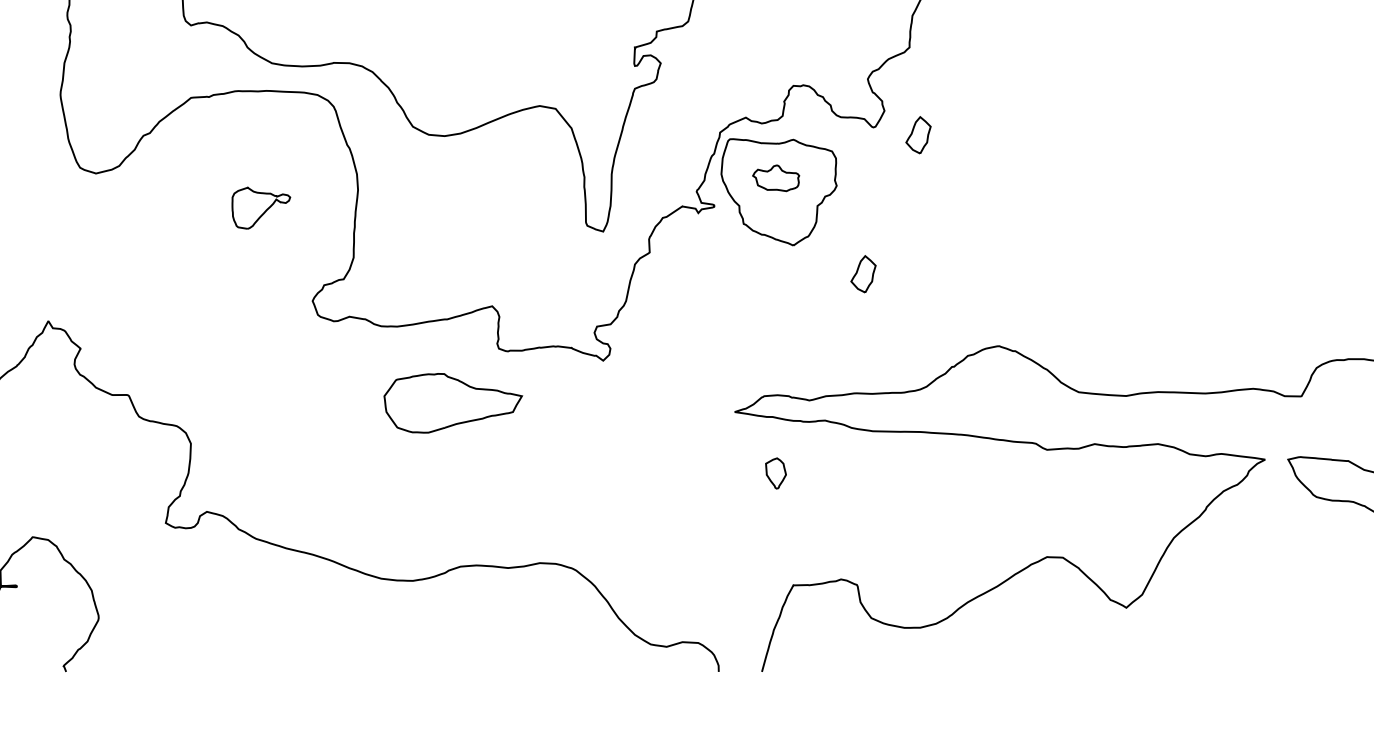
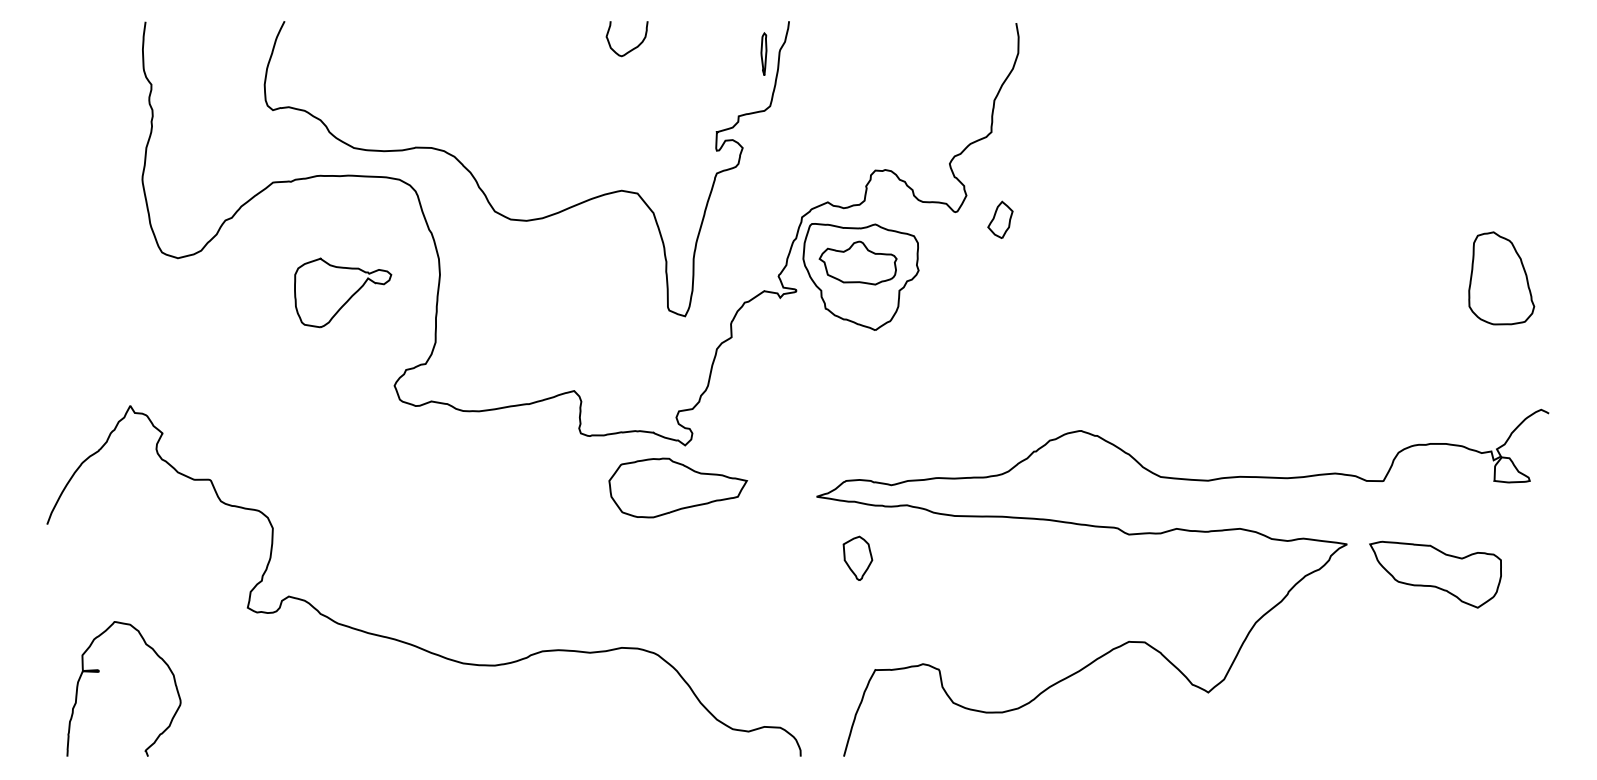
part: (775, 177) -> (857, 262), size x1.67
part: (261, 207) -> (343, 292), size x1.67
part: (863, 273) -> (945, 358), removed
part: (453, 402) -> (678, 487), moved
part: (775, 472) -> (857, 557), size x1.43

